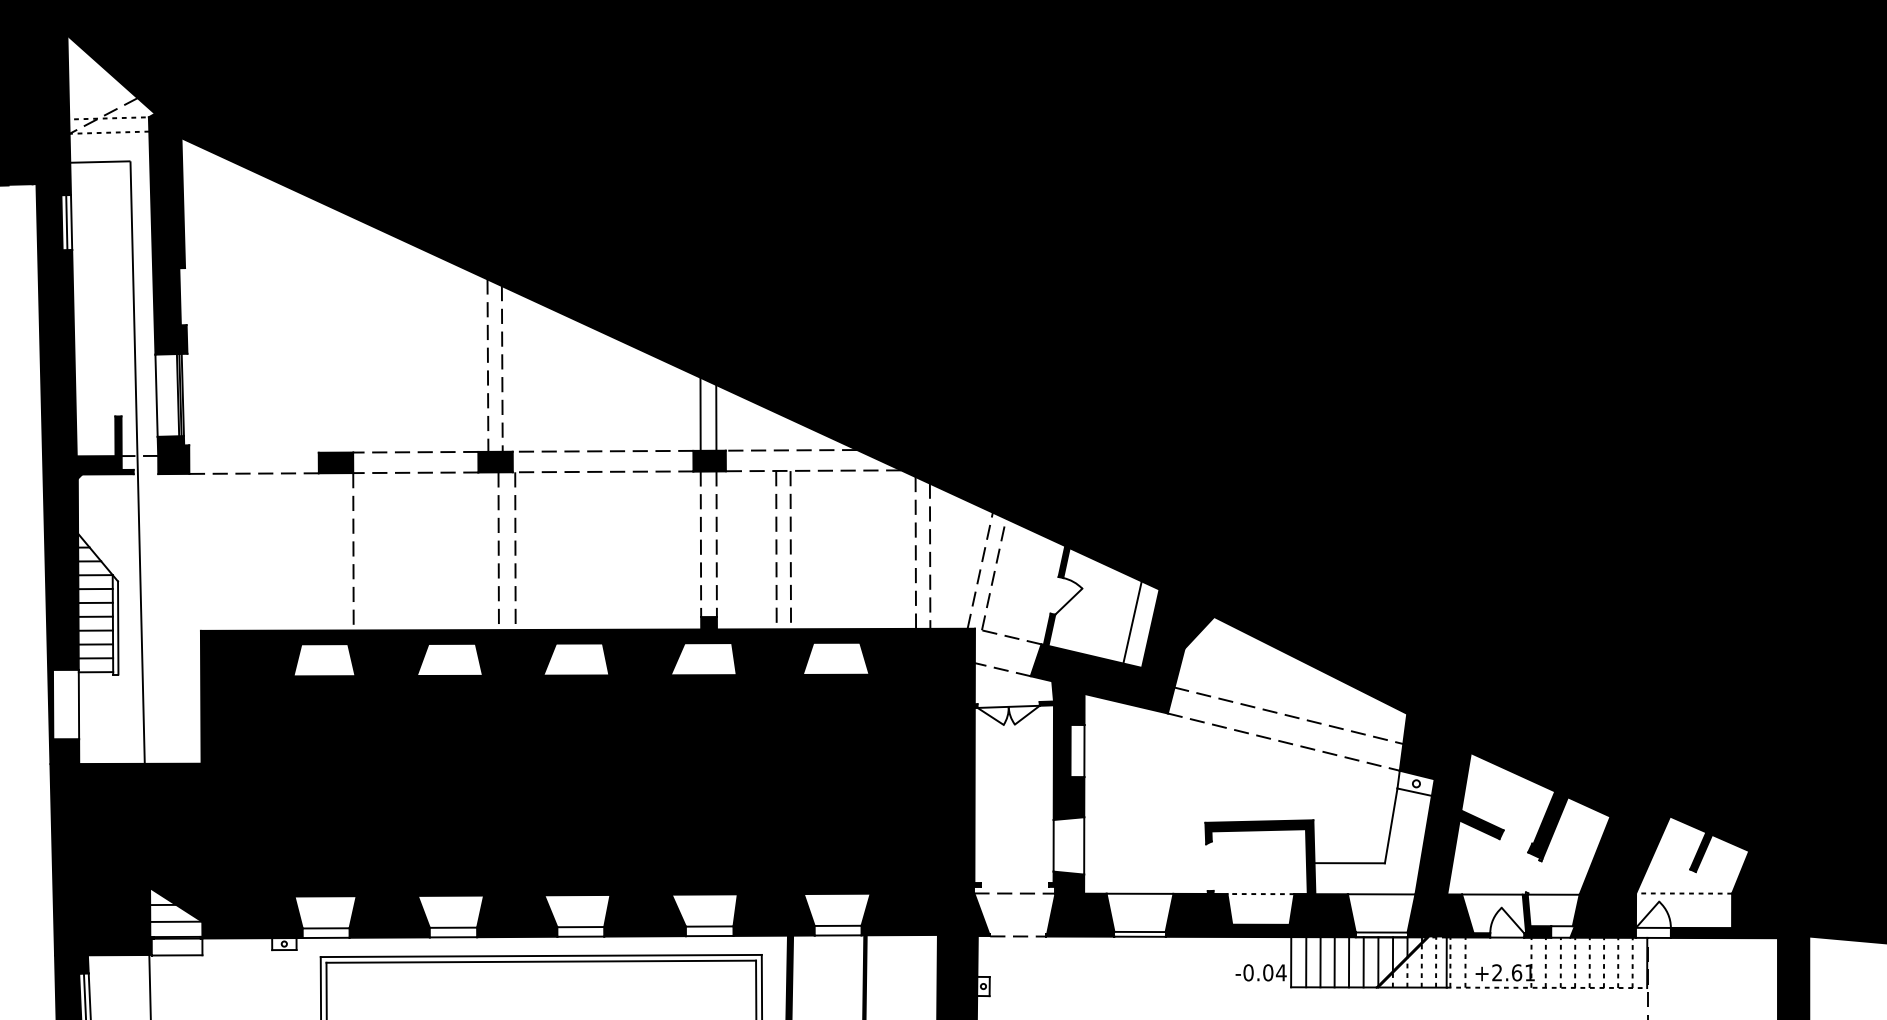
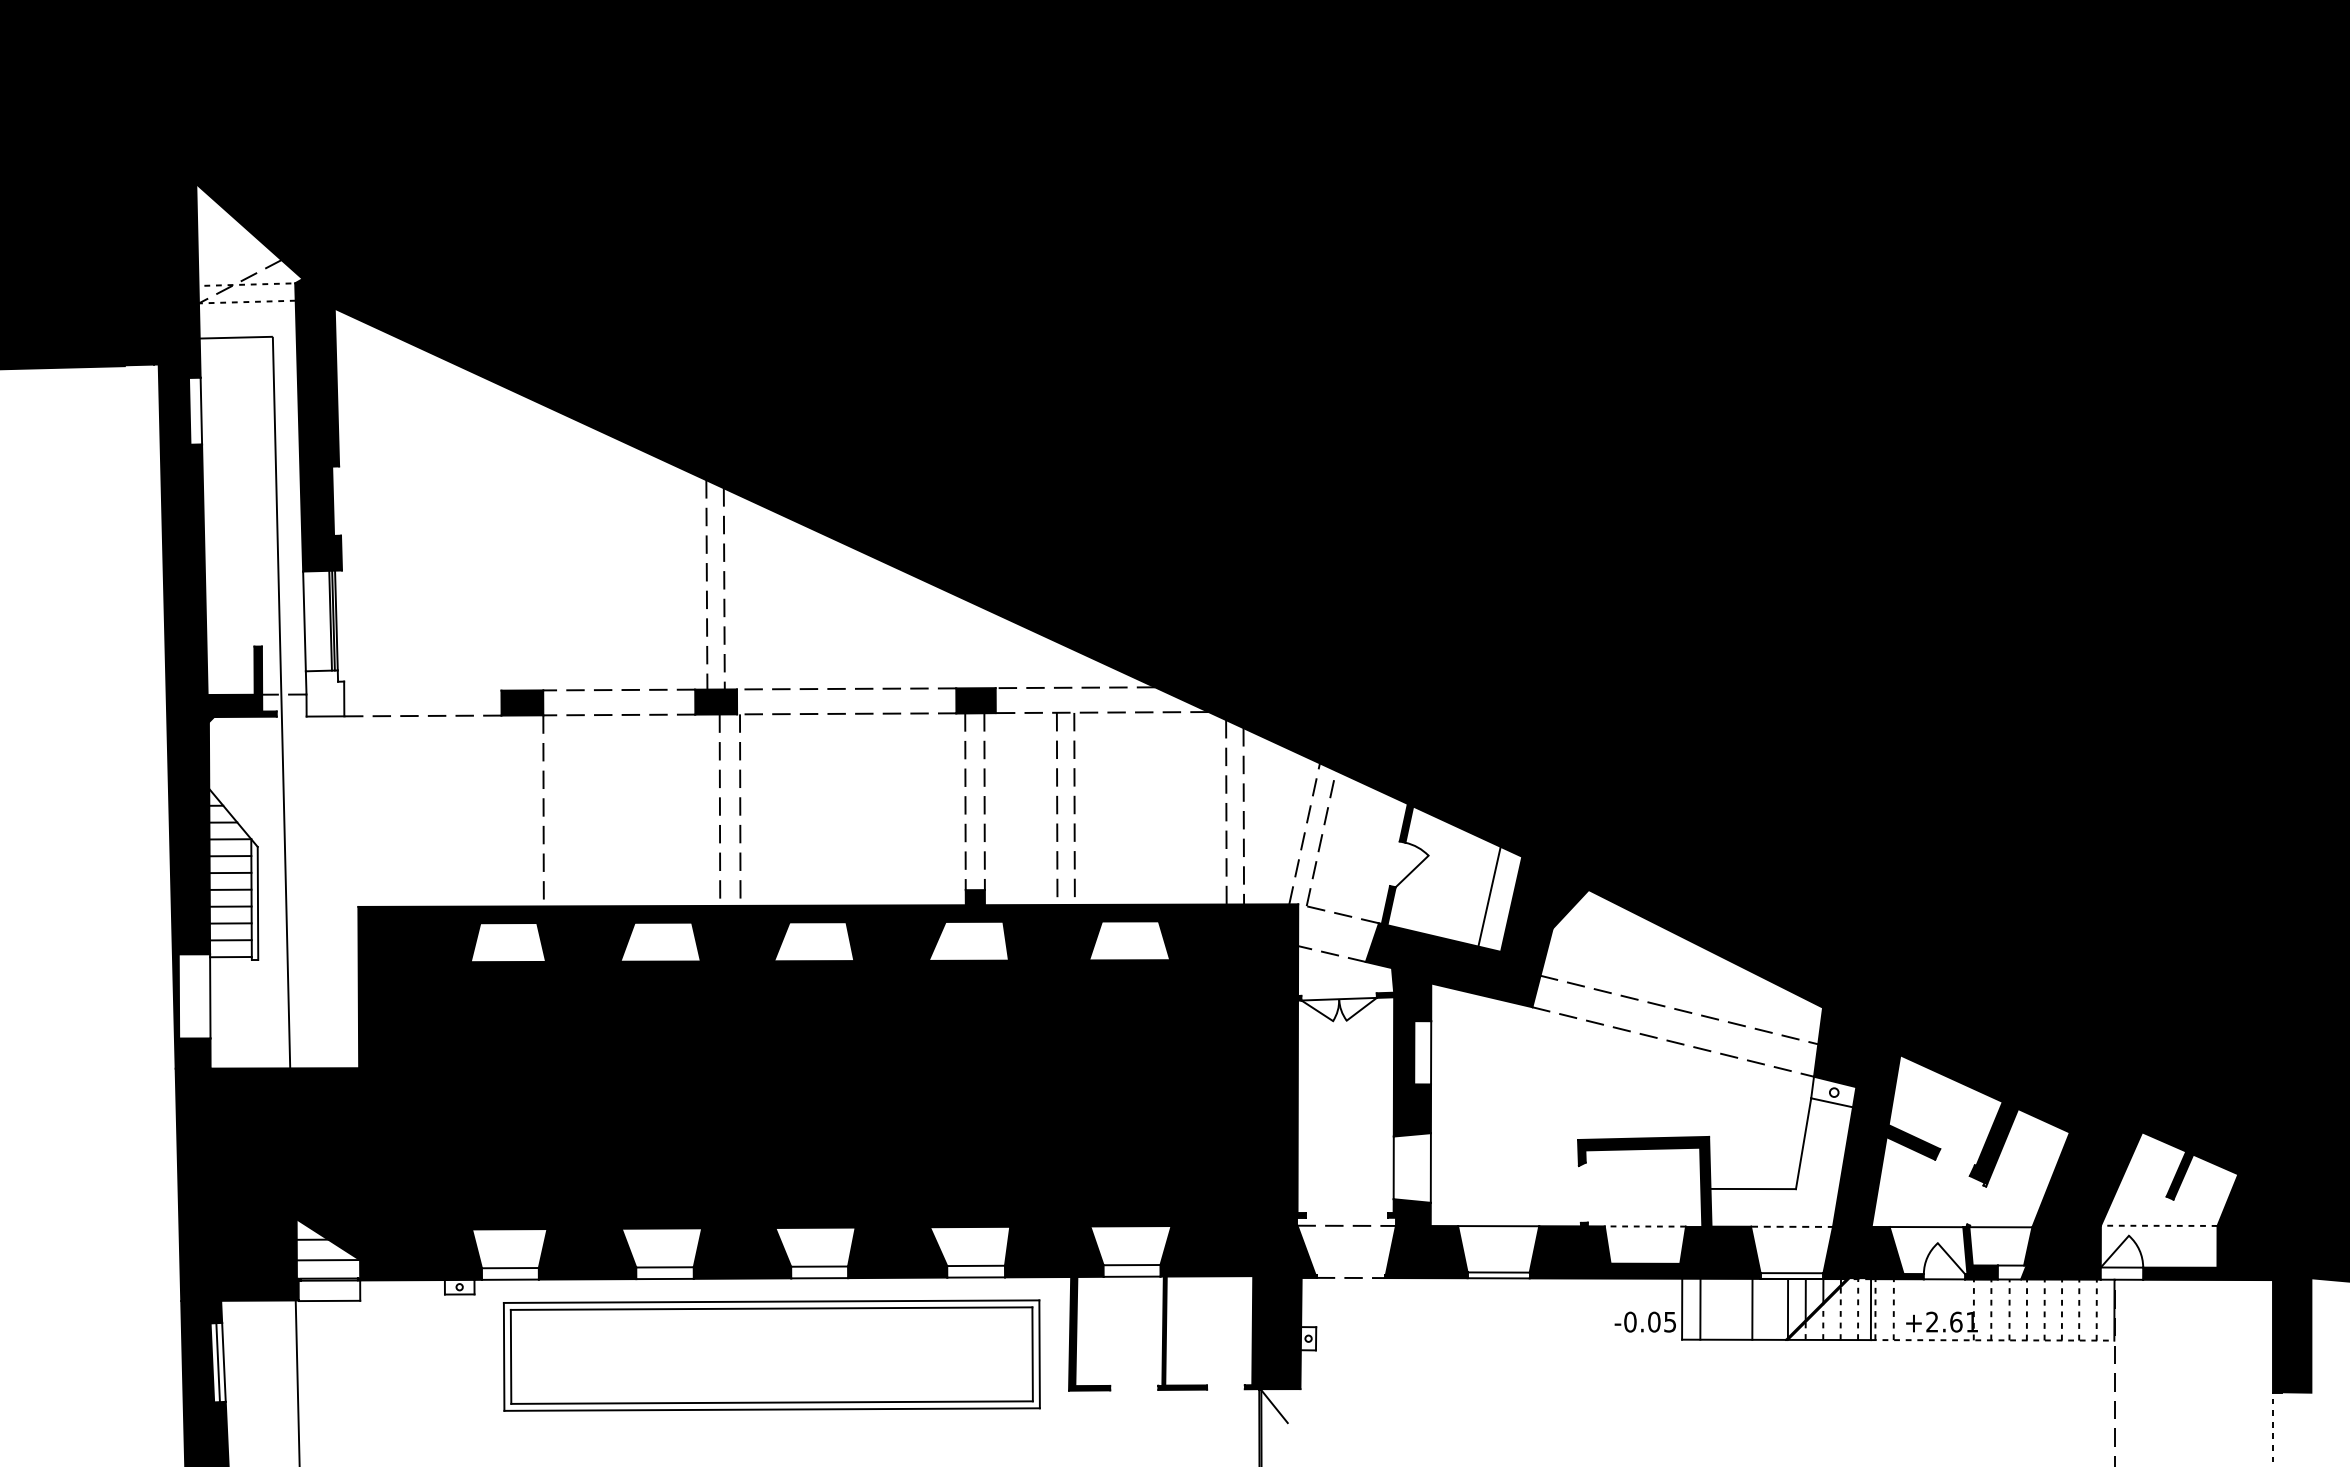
line: (66, 222) -> (195, 410), removed
line: (700, 413) -> (964, 643), removed
line: (716, 418) -> (984, 648), removed
fill: (173, 455) -> (324, 693), removed
line: (1381, 894) -> (1791, 1226), solid -> dashed
line: (1320, 961) -> (1717, 1308), removed
line: (1334, 961) -> (1734, 1308), removed
line: (1363, 961) -> (1770, 1308), removed
text: (1280, 973) -> (1669, 1322), -0.04 -> -0.05

